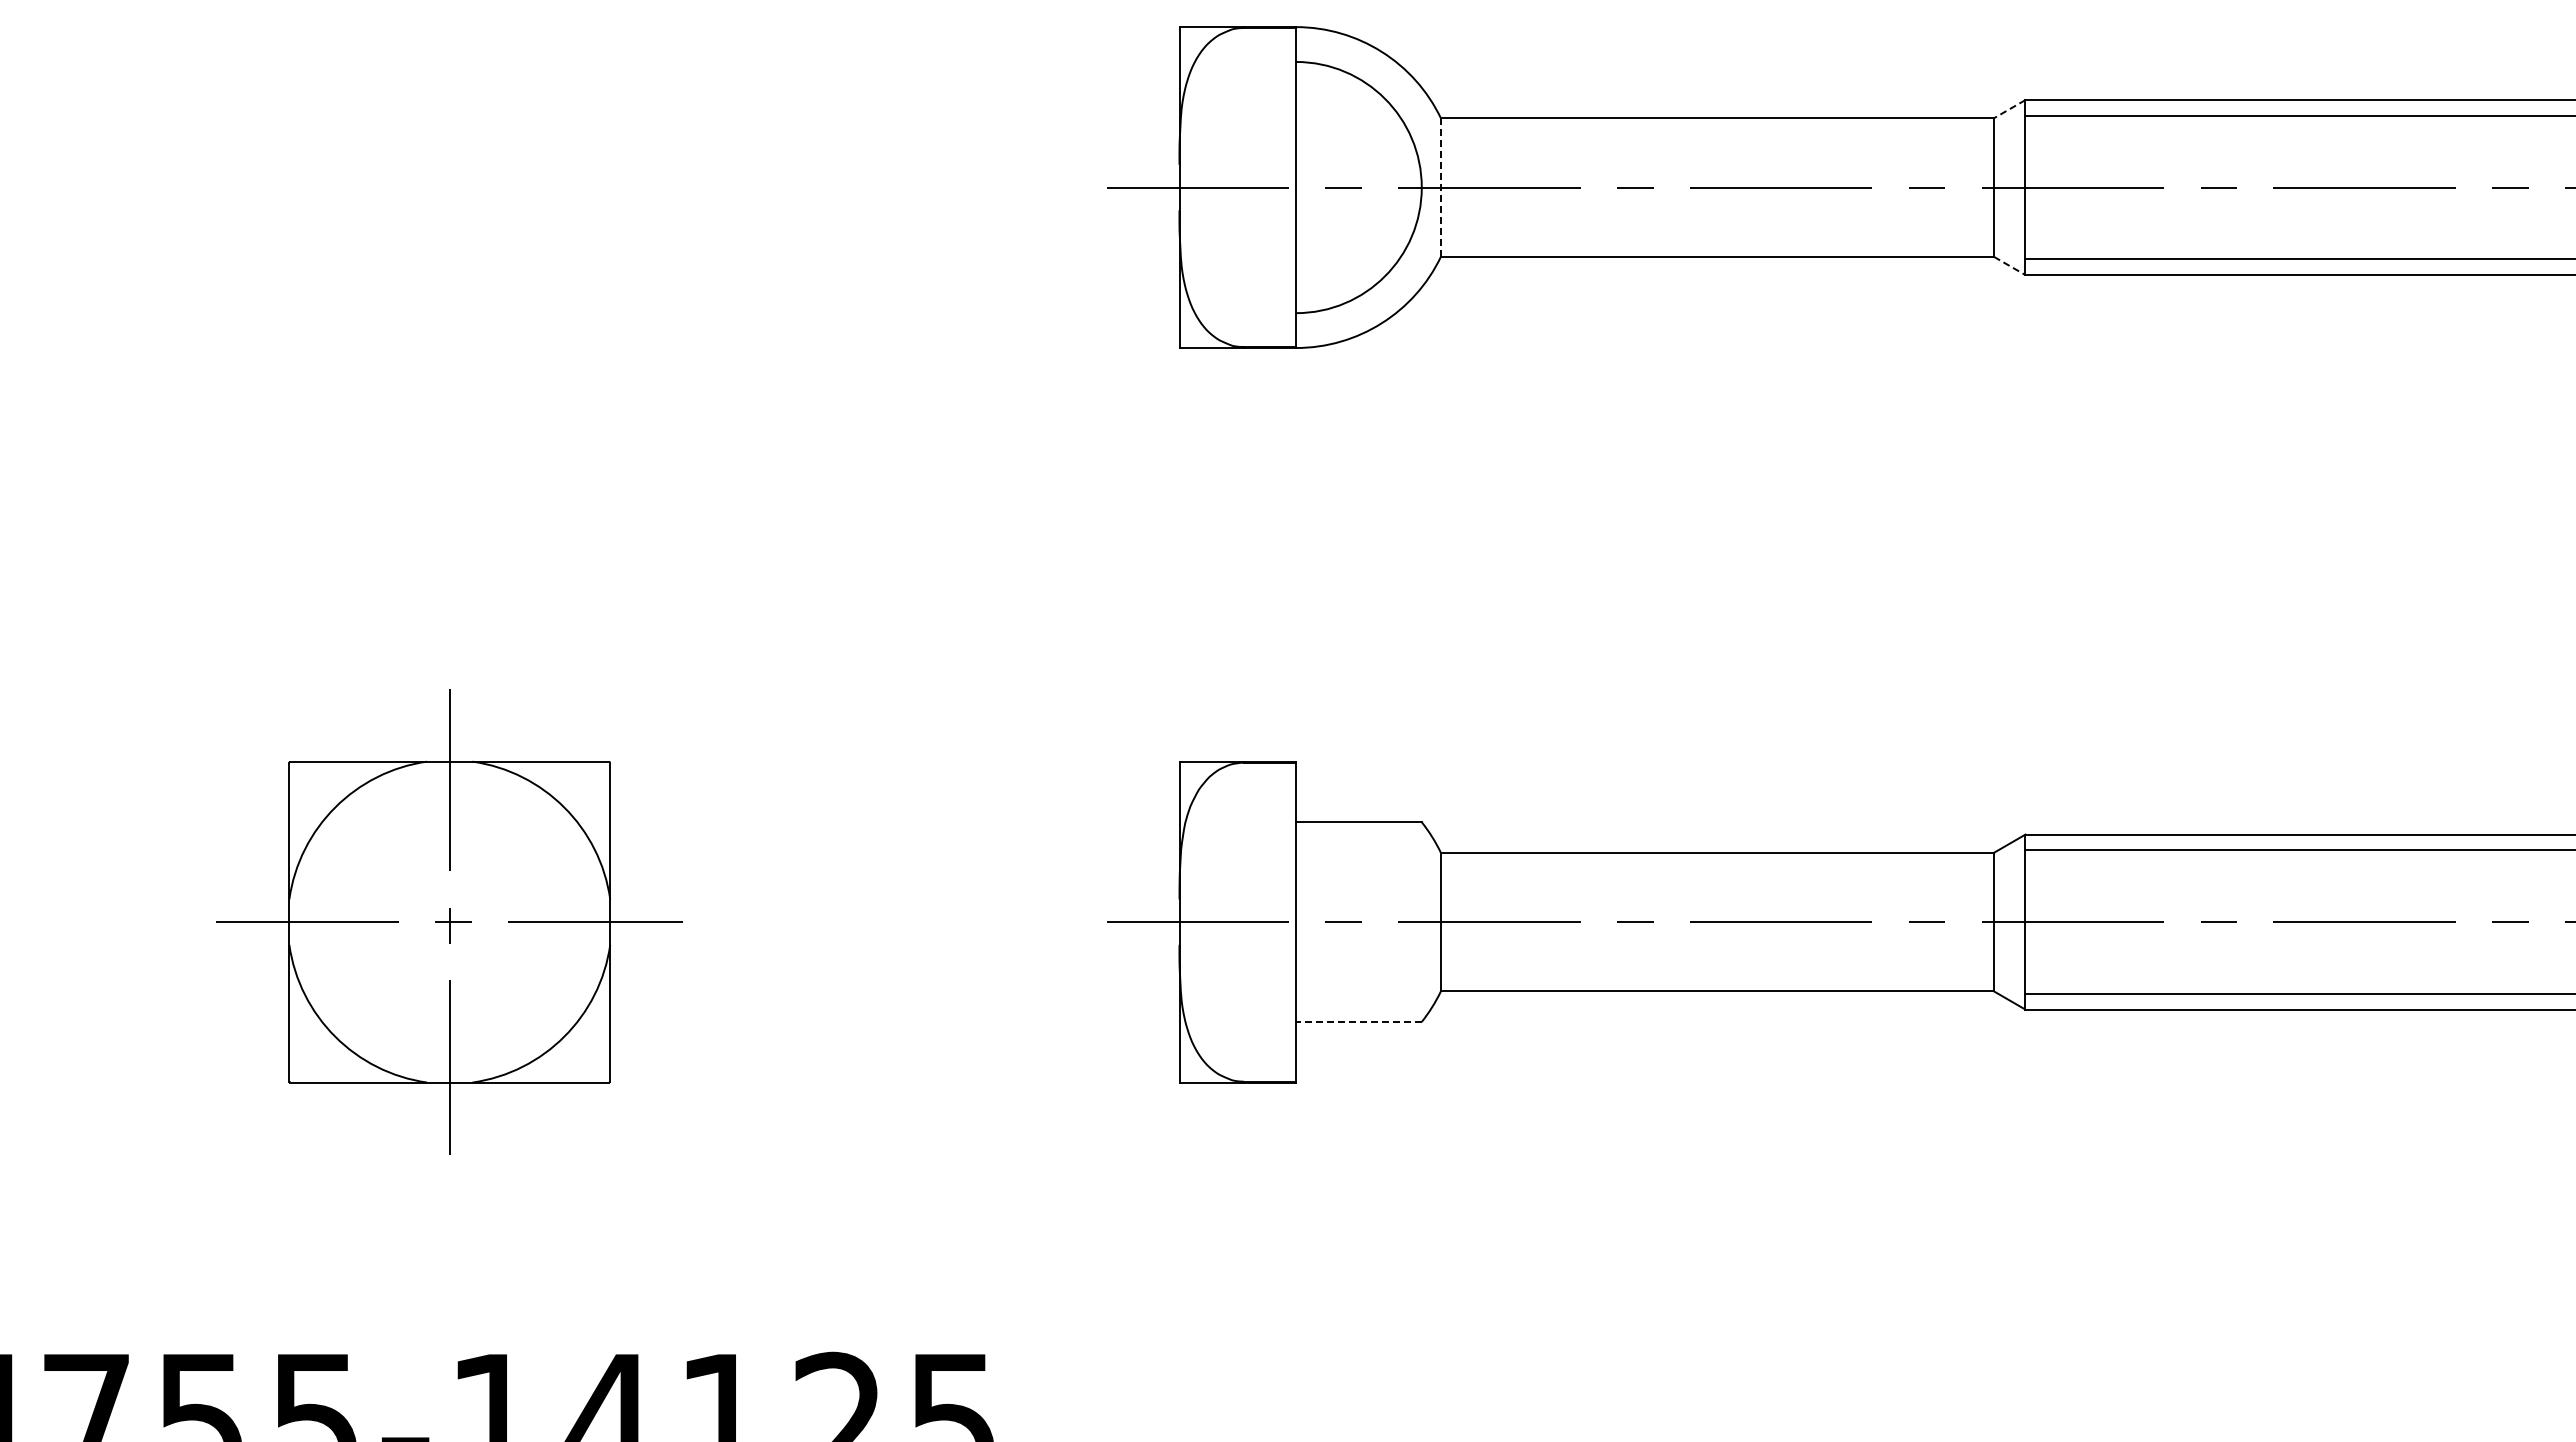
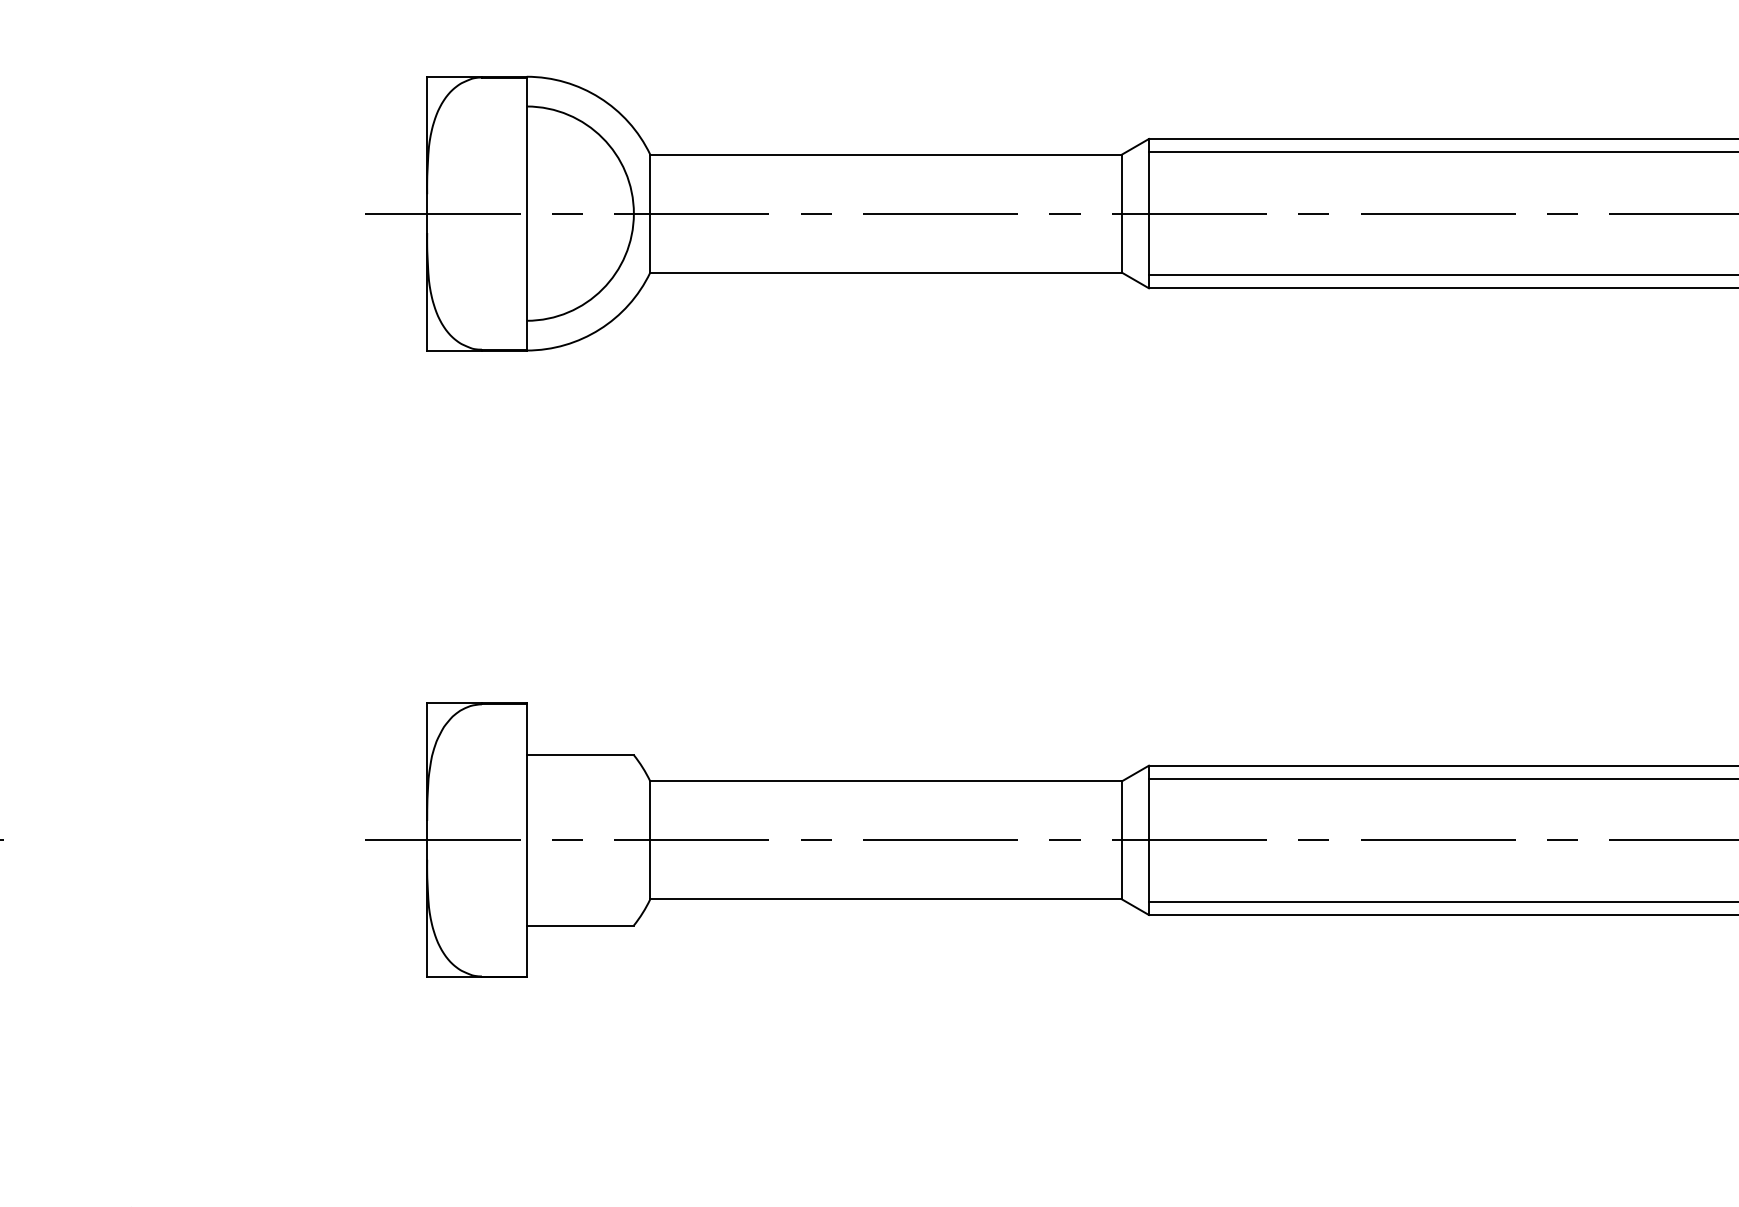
line: (2009, 109) -> (1135, 147), dashed -> solid
line: (1440, 188) -> (649, 214), dashed -> solid
line: (2010, 266) -> (1136, 280), dashed -> solid
line: (1358, 1022) -> (579, 926), dashed -> solid

